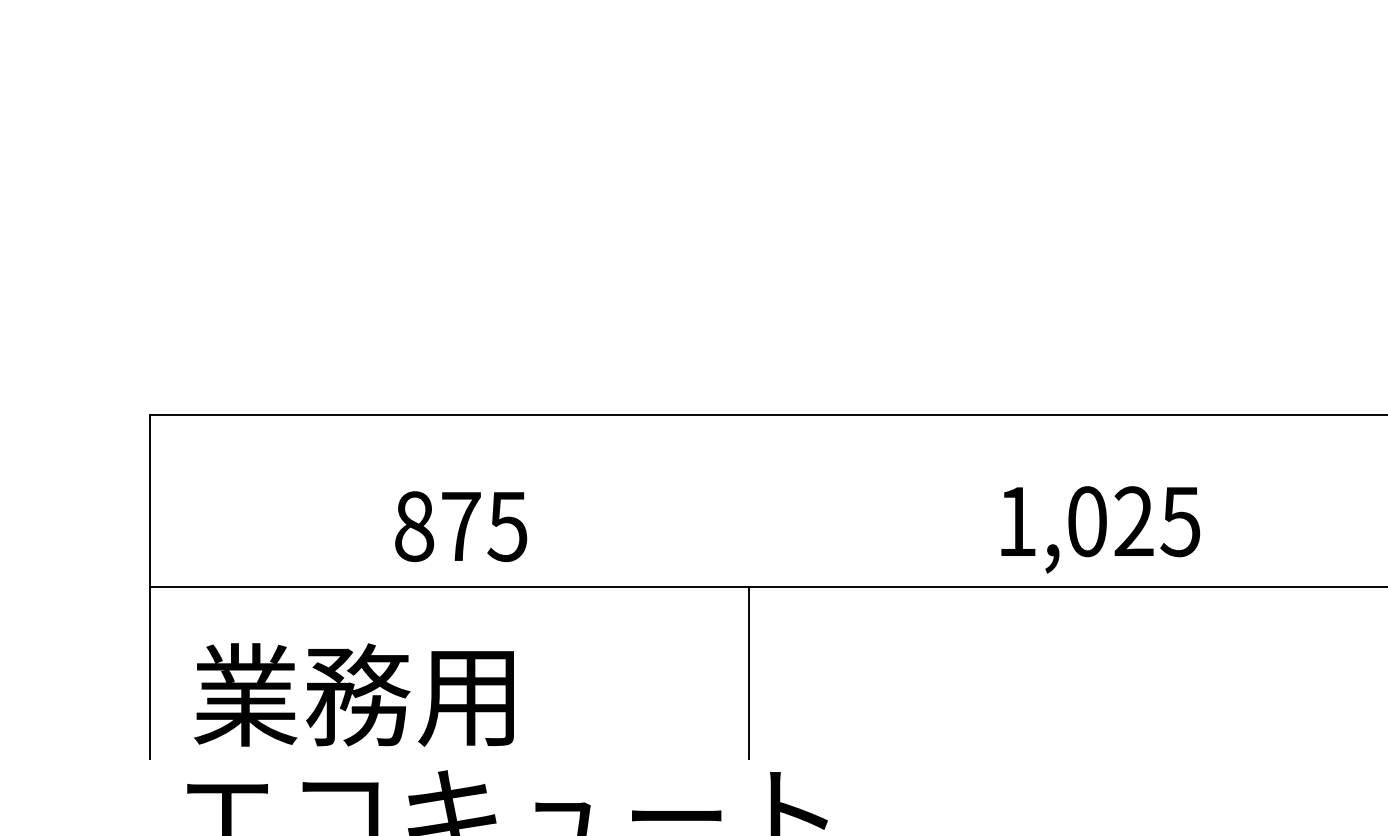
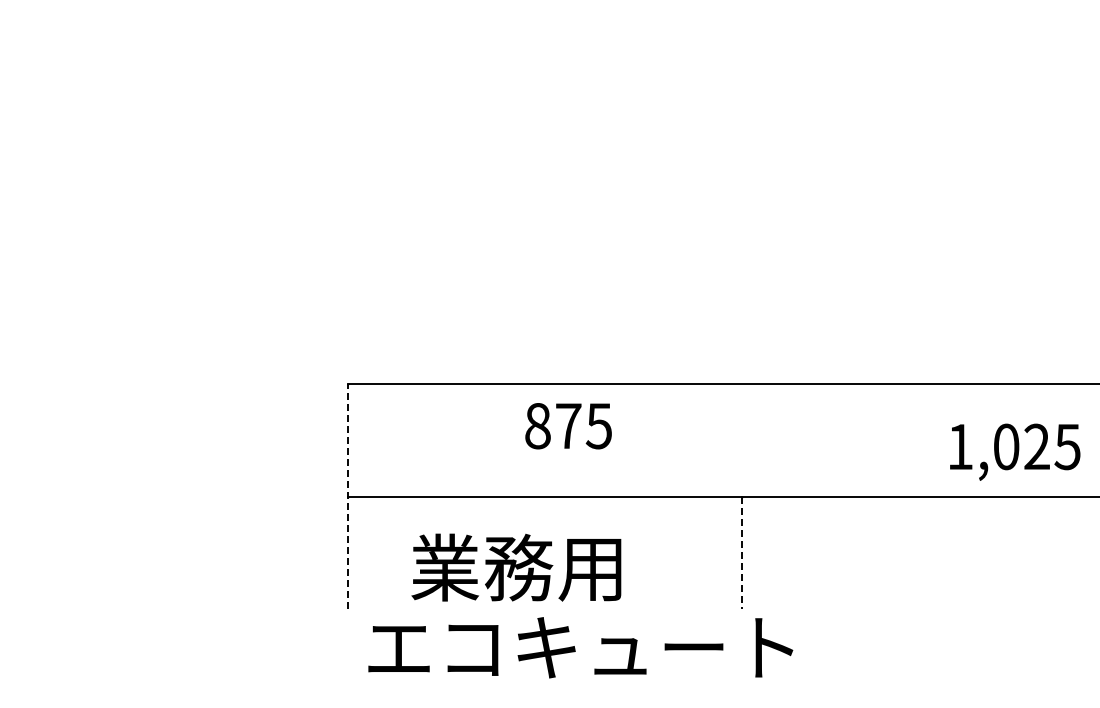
text: (460, 527) -> (568, 426), moved
text: (1101, 528) -> (1015, 451), moved
line: (150, 586) -> (348, 496), solid -> dashed
line: (749, 673) -> (741, 553), solid -> dashed
text: (354, 694) -> (516, 567), moved

